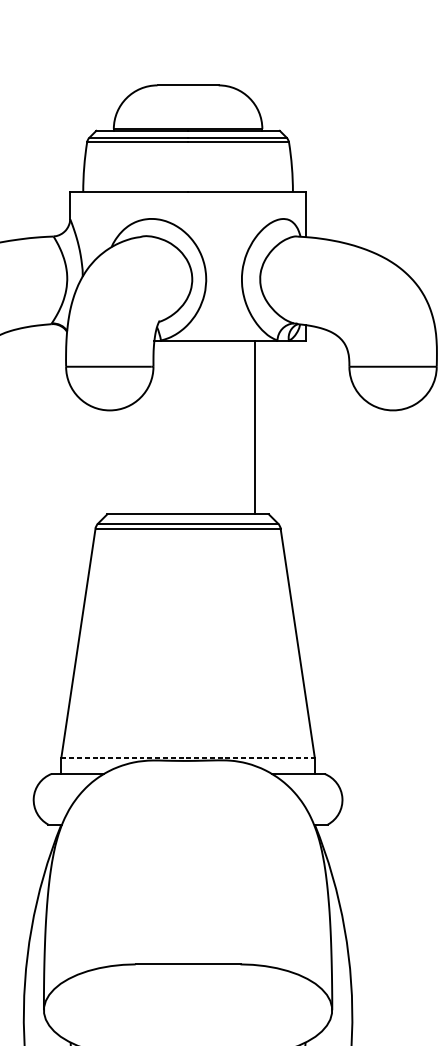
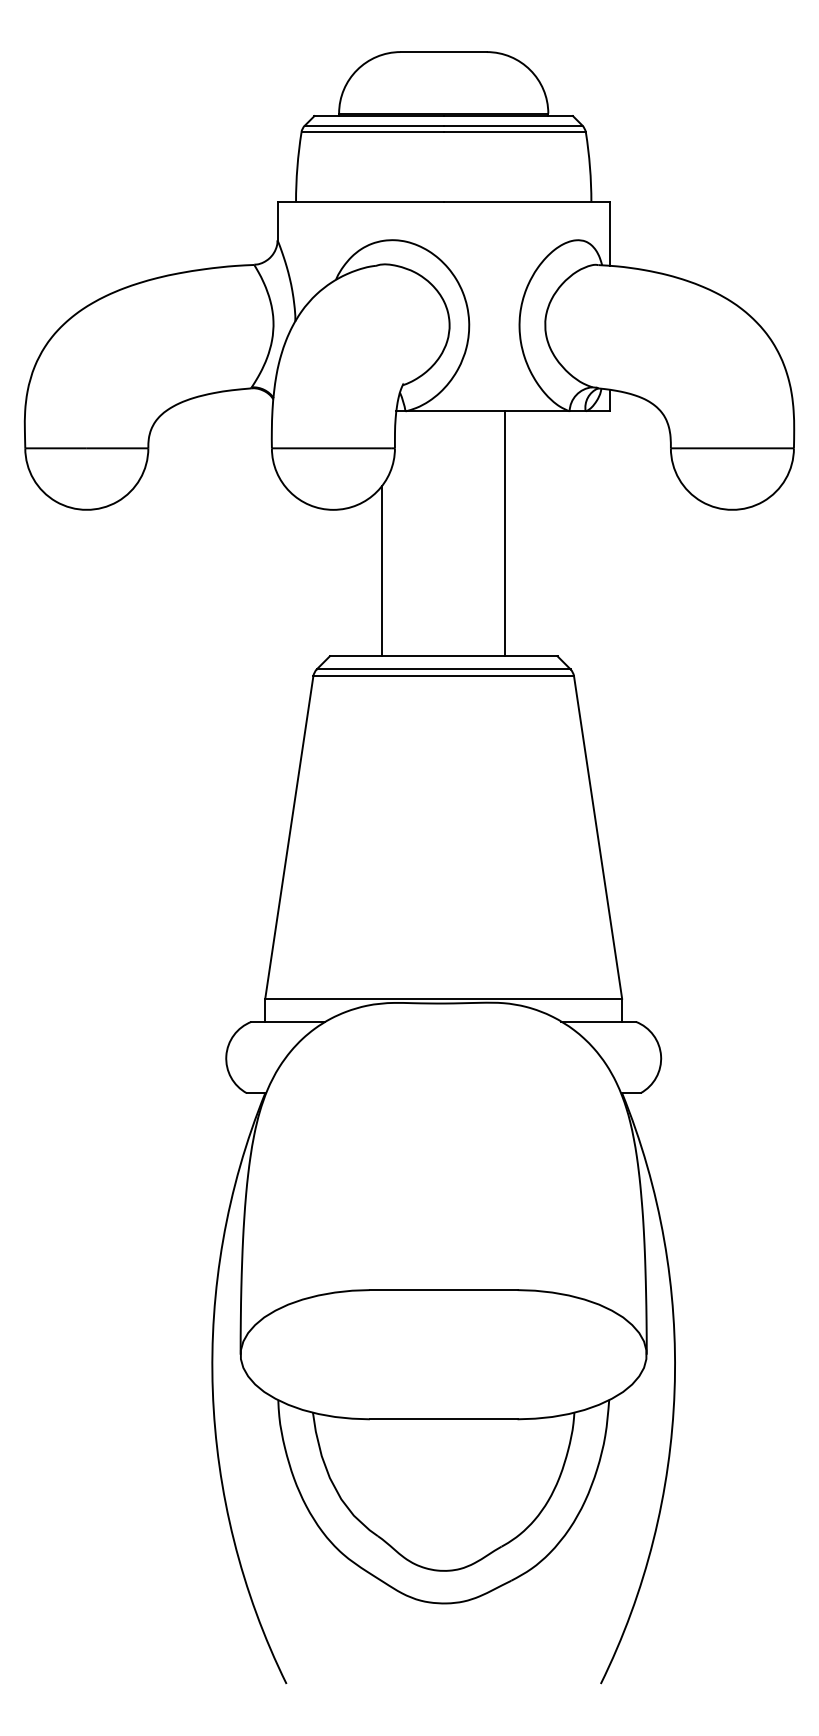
line: (255, 427) -> (505, 533), moved
line: (144, 453) -> (382, 570), added
line: (188, 757) -> (444, 998), dashed -> solid

